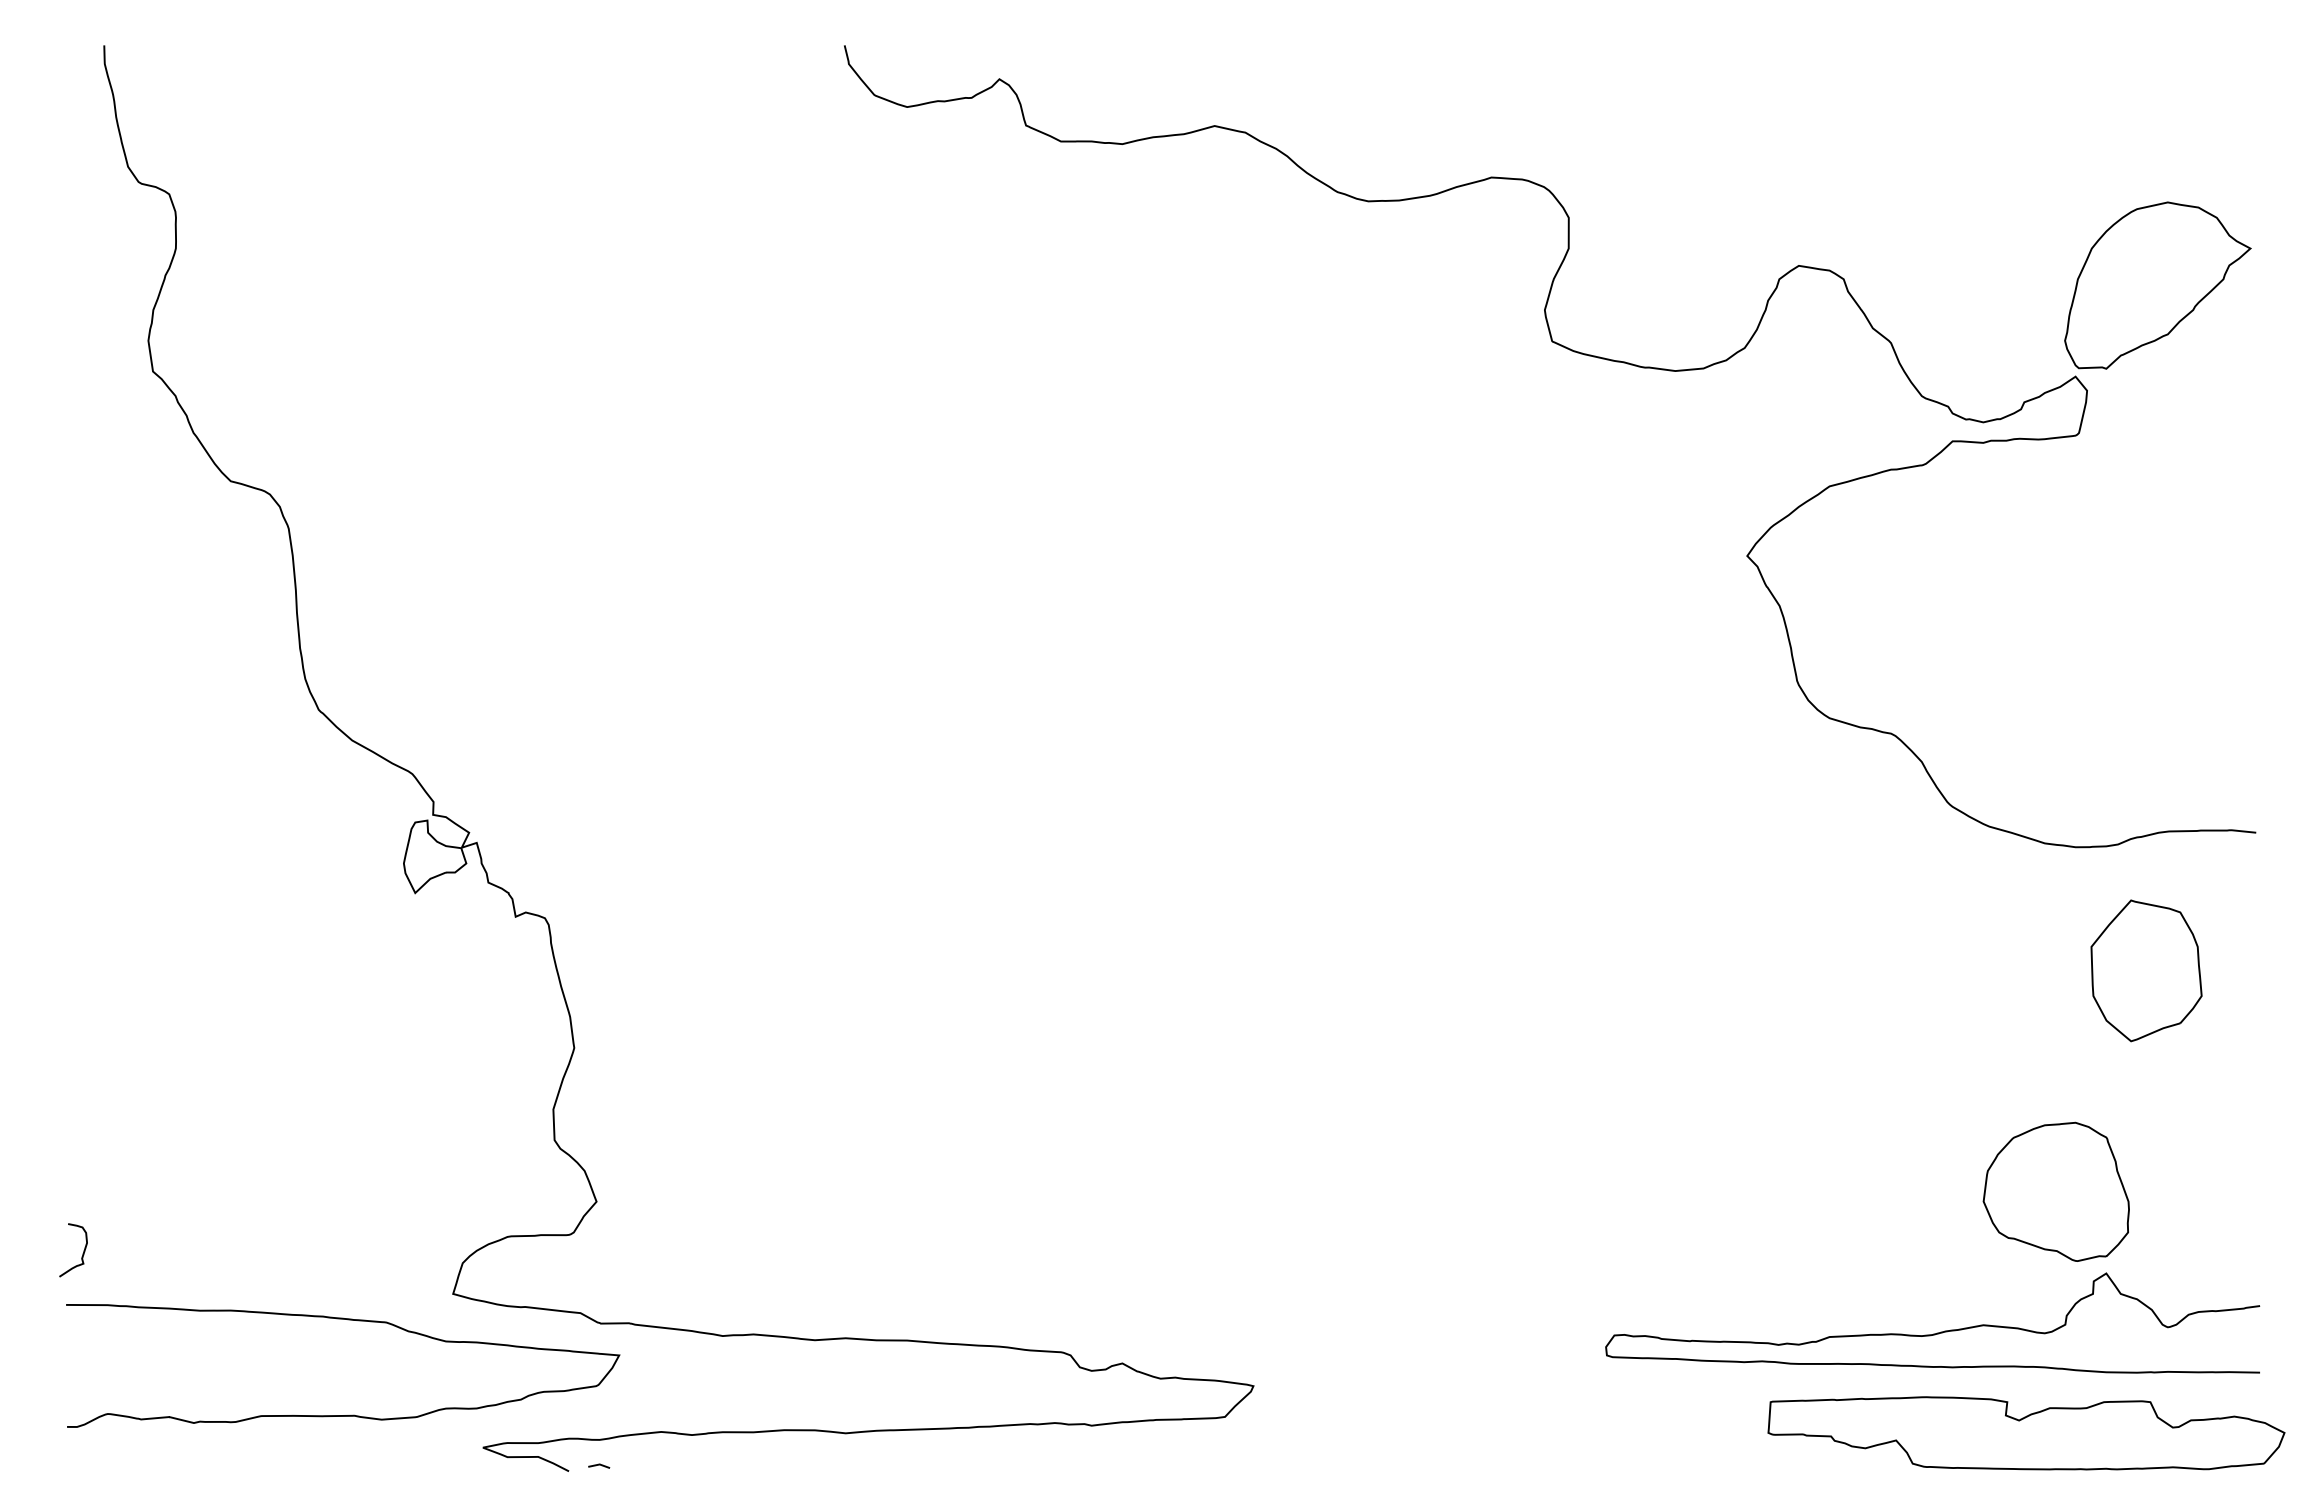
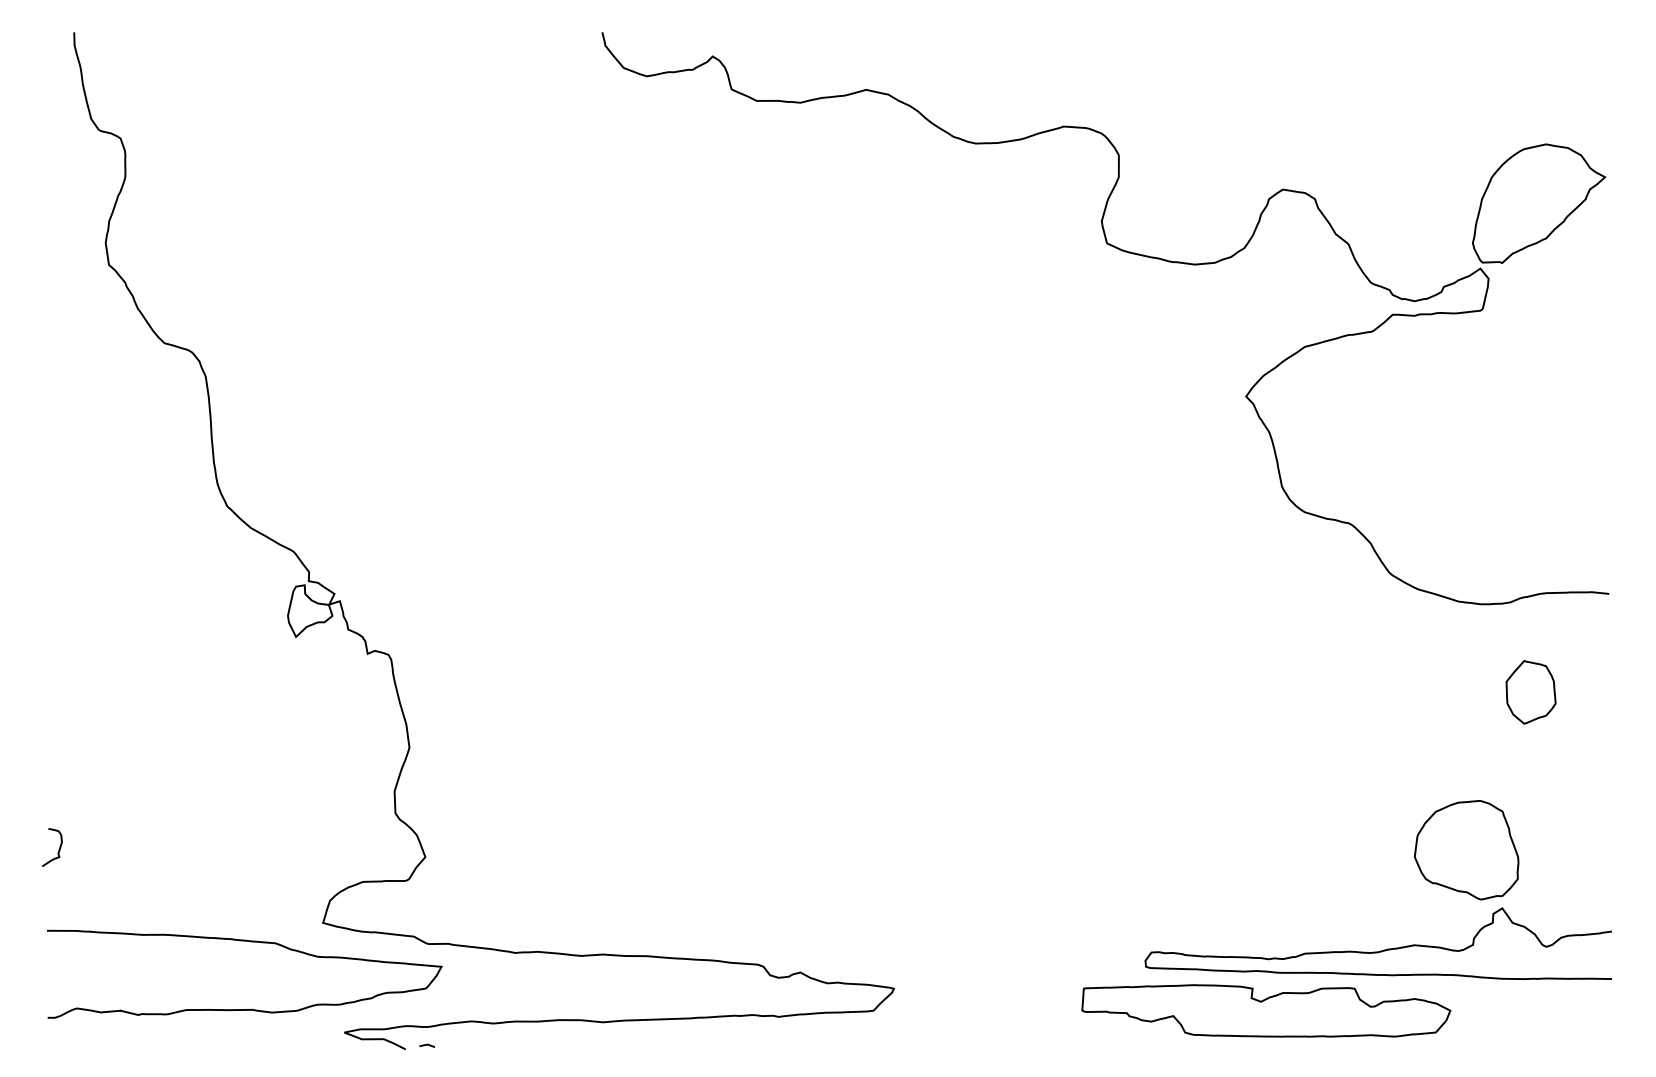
part: (2146, 970) -> (1530, 692), size x0.62
curve: (82, 1253) -> (58, 849), moved
part: (2026, 1433) -> (1266, 1011), moved

